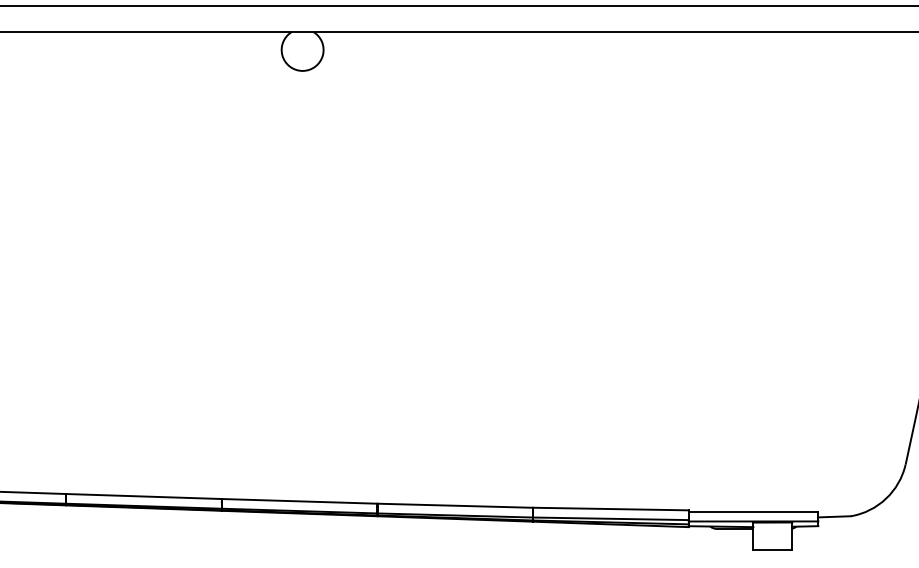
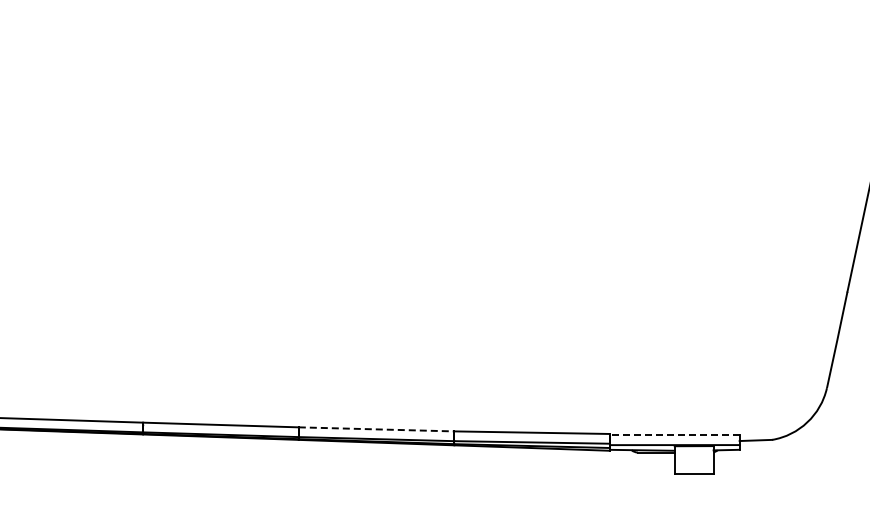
line: (455, 505) -> (376, 429), solid -> dashed
line: (753, 511) -> (674, 435), solid -> dashed

